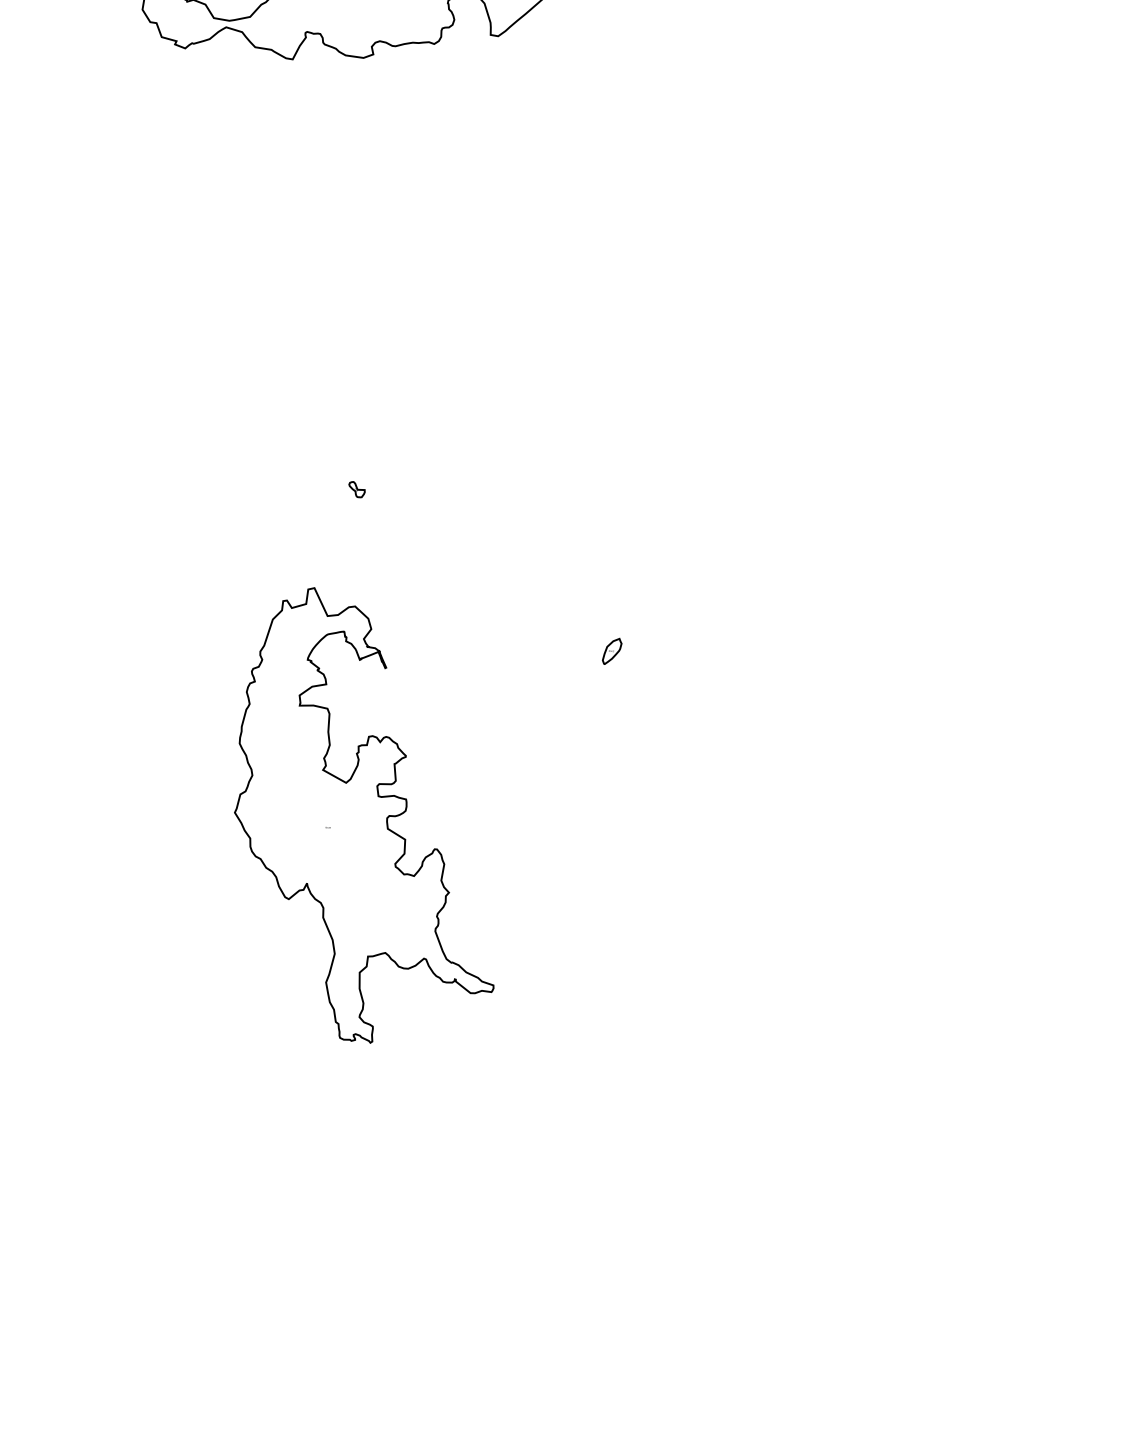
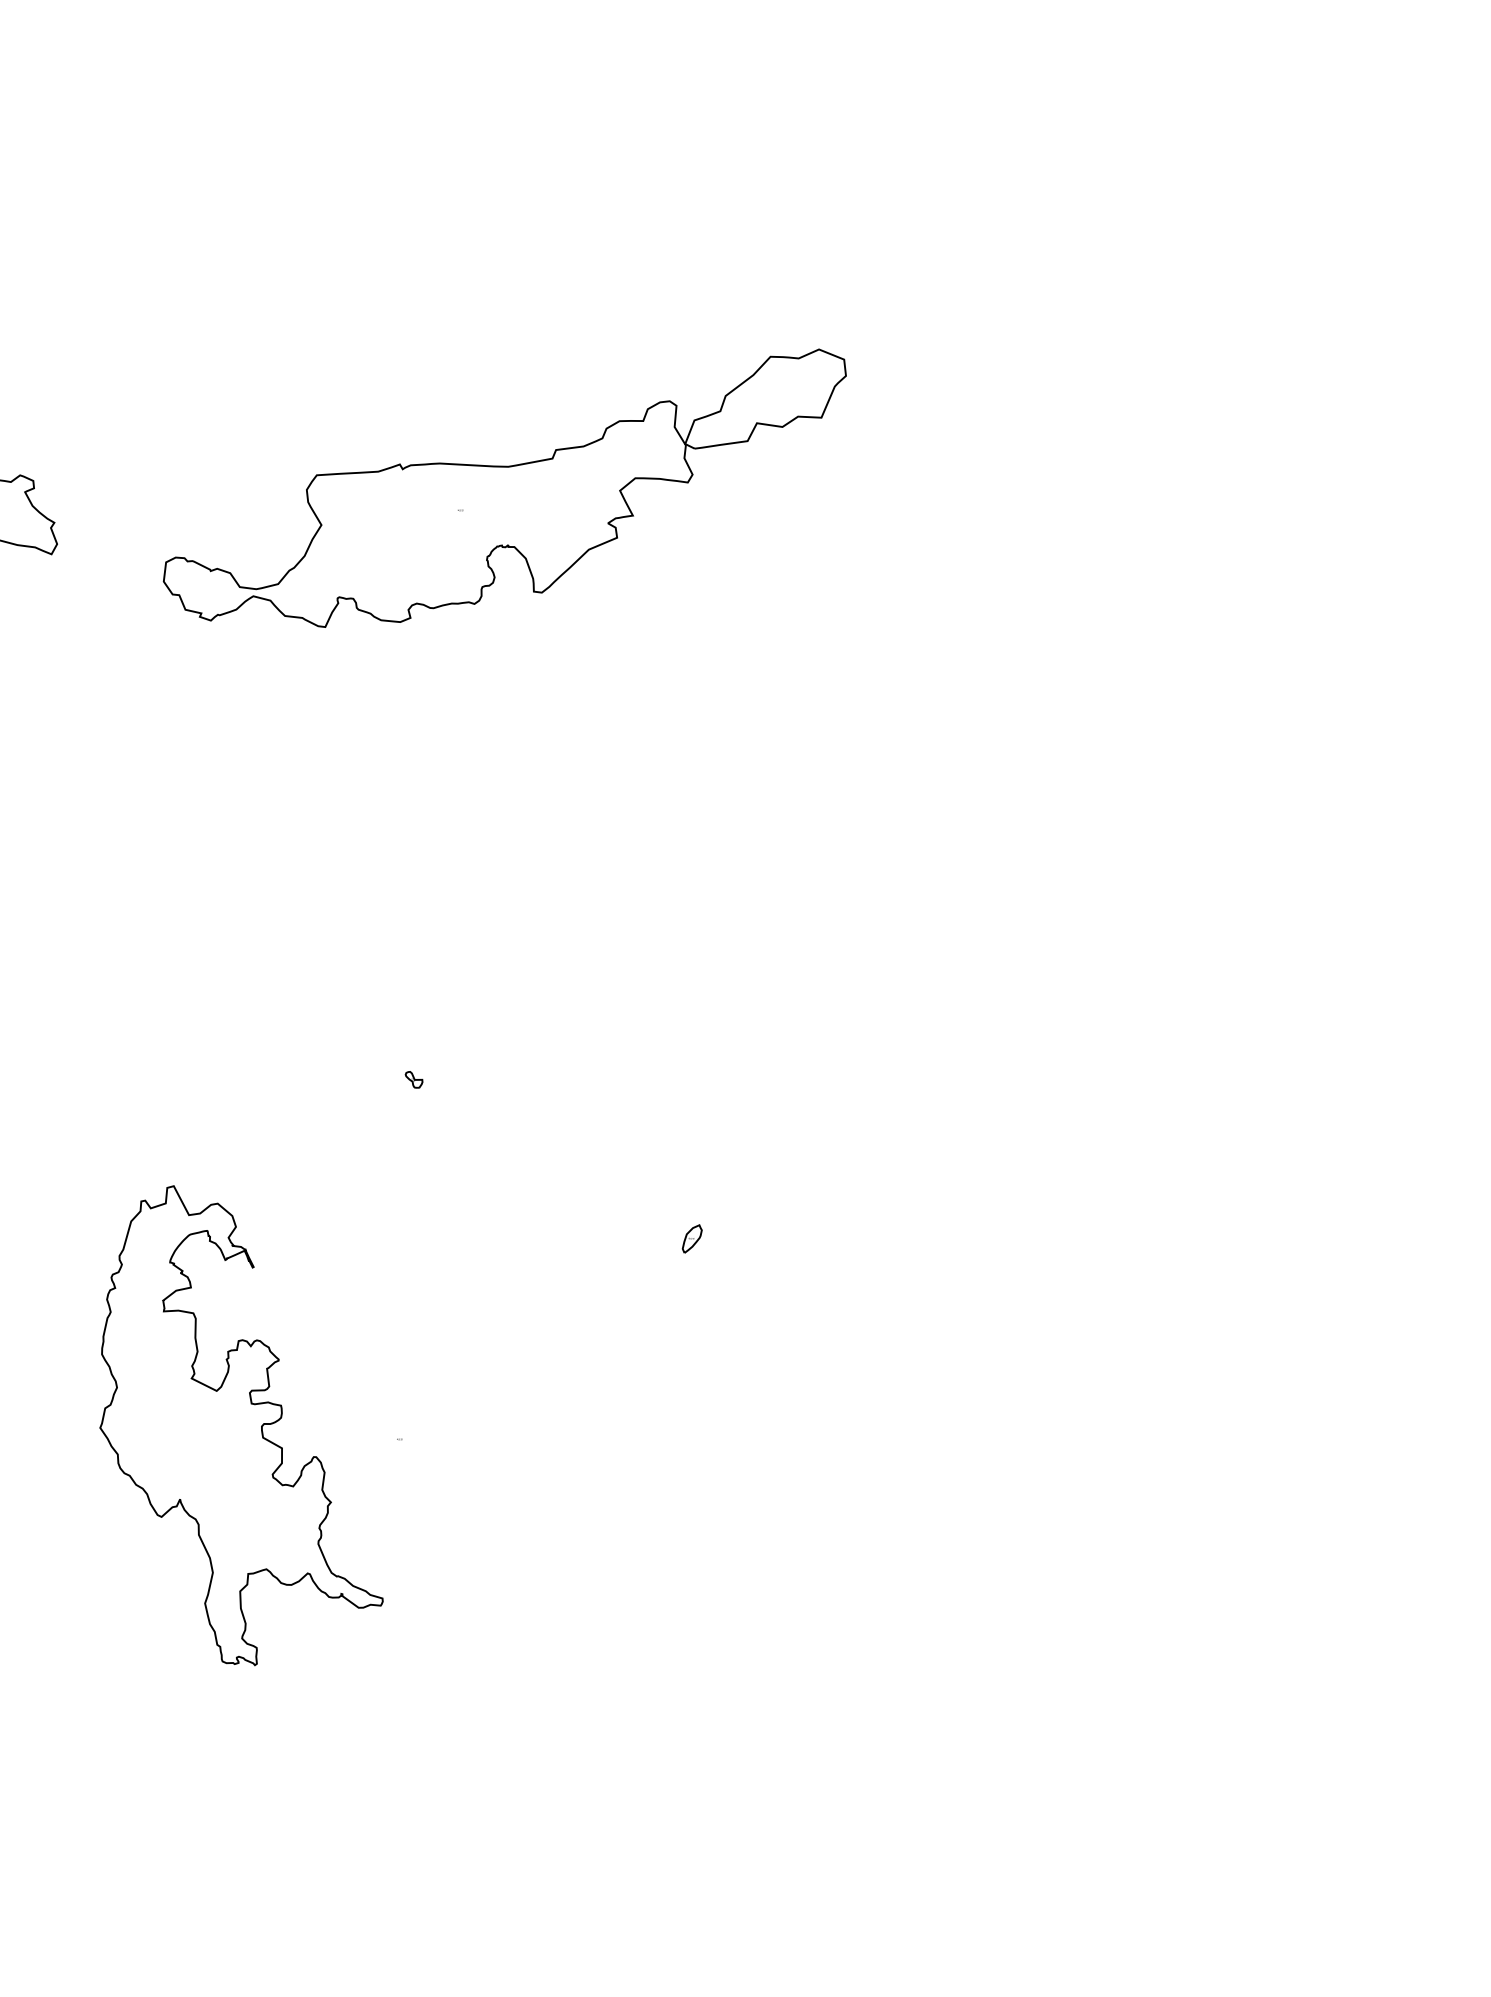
part: (368, 816) -> (241, 1425), moved

